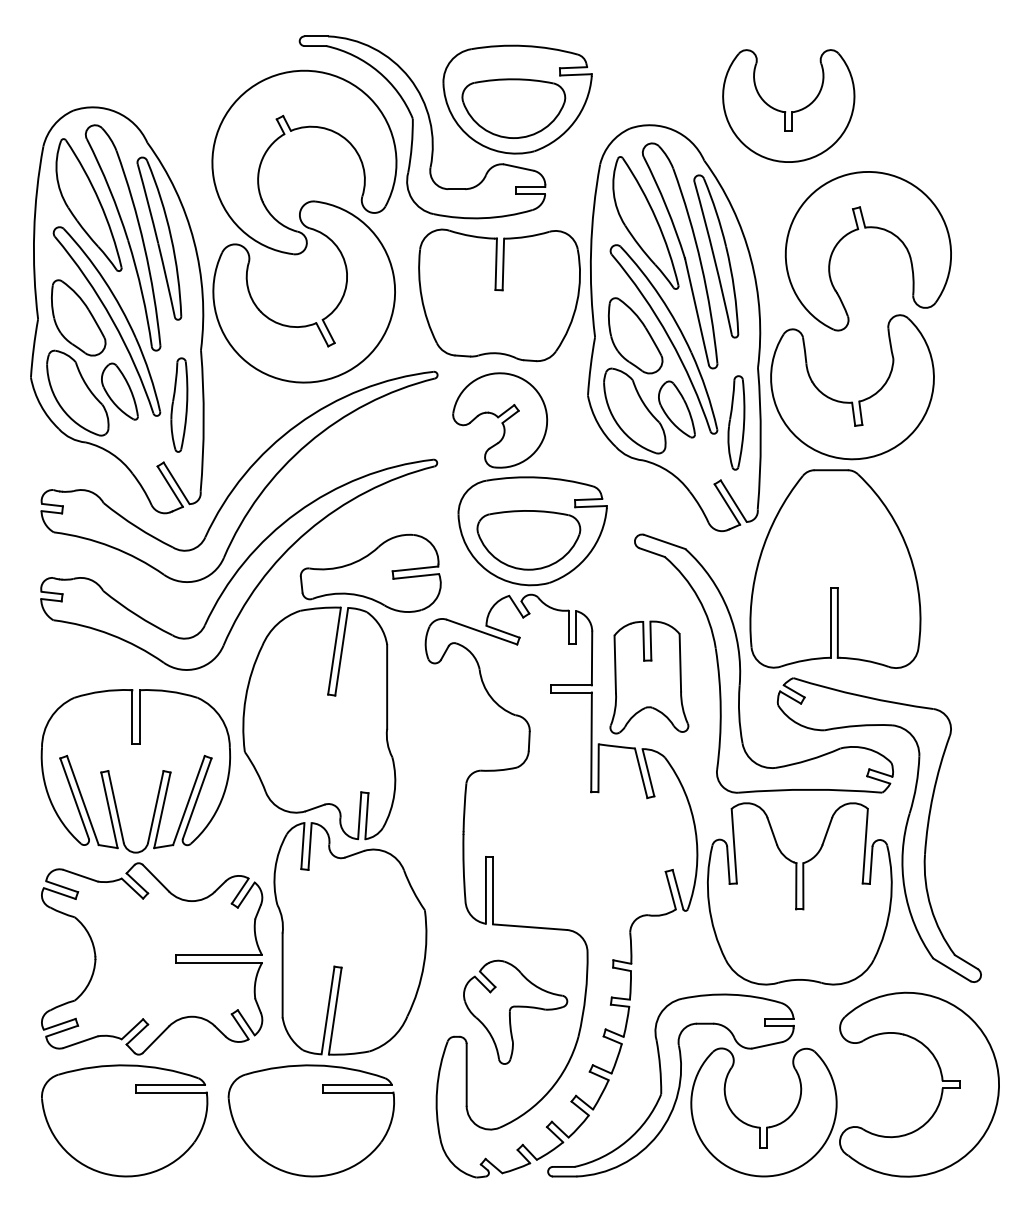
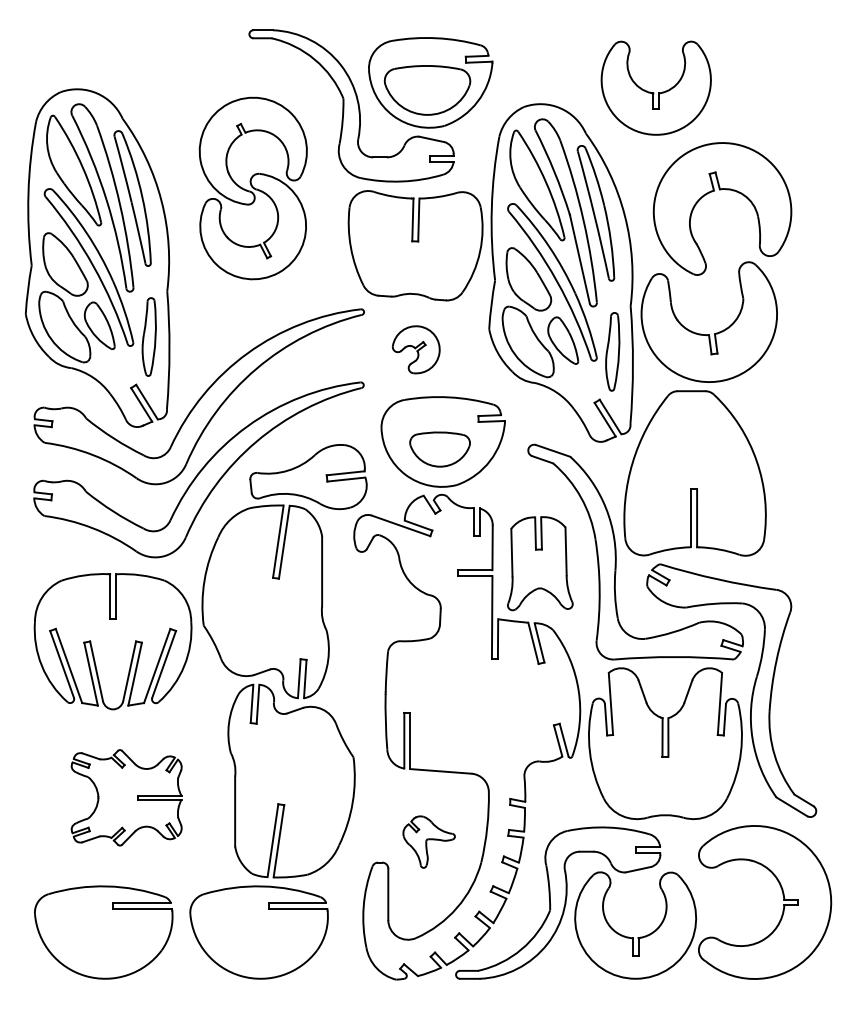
part: (304, 226) -> (253, 188), size x0.7
part: (500, 420) -> (416, 349), size x0.6
part: (528, 540) -> (439, 449), size x0.7
part: (152, 958) -> (126, 797), size x0.6
part: (515, 1011) -> (428, 841), size x0.6

